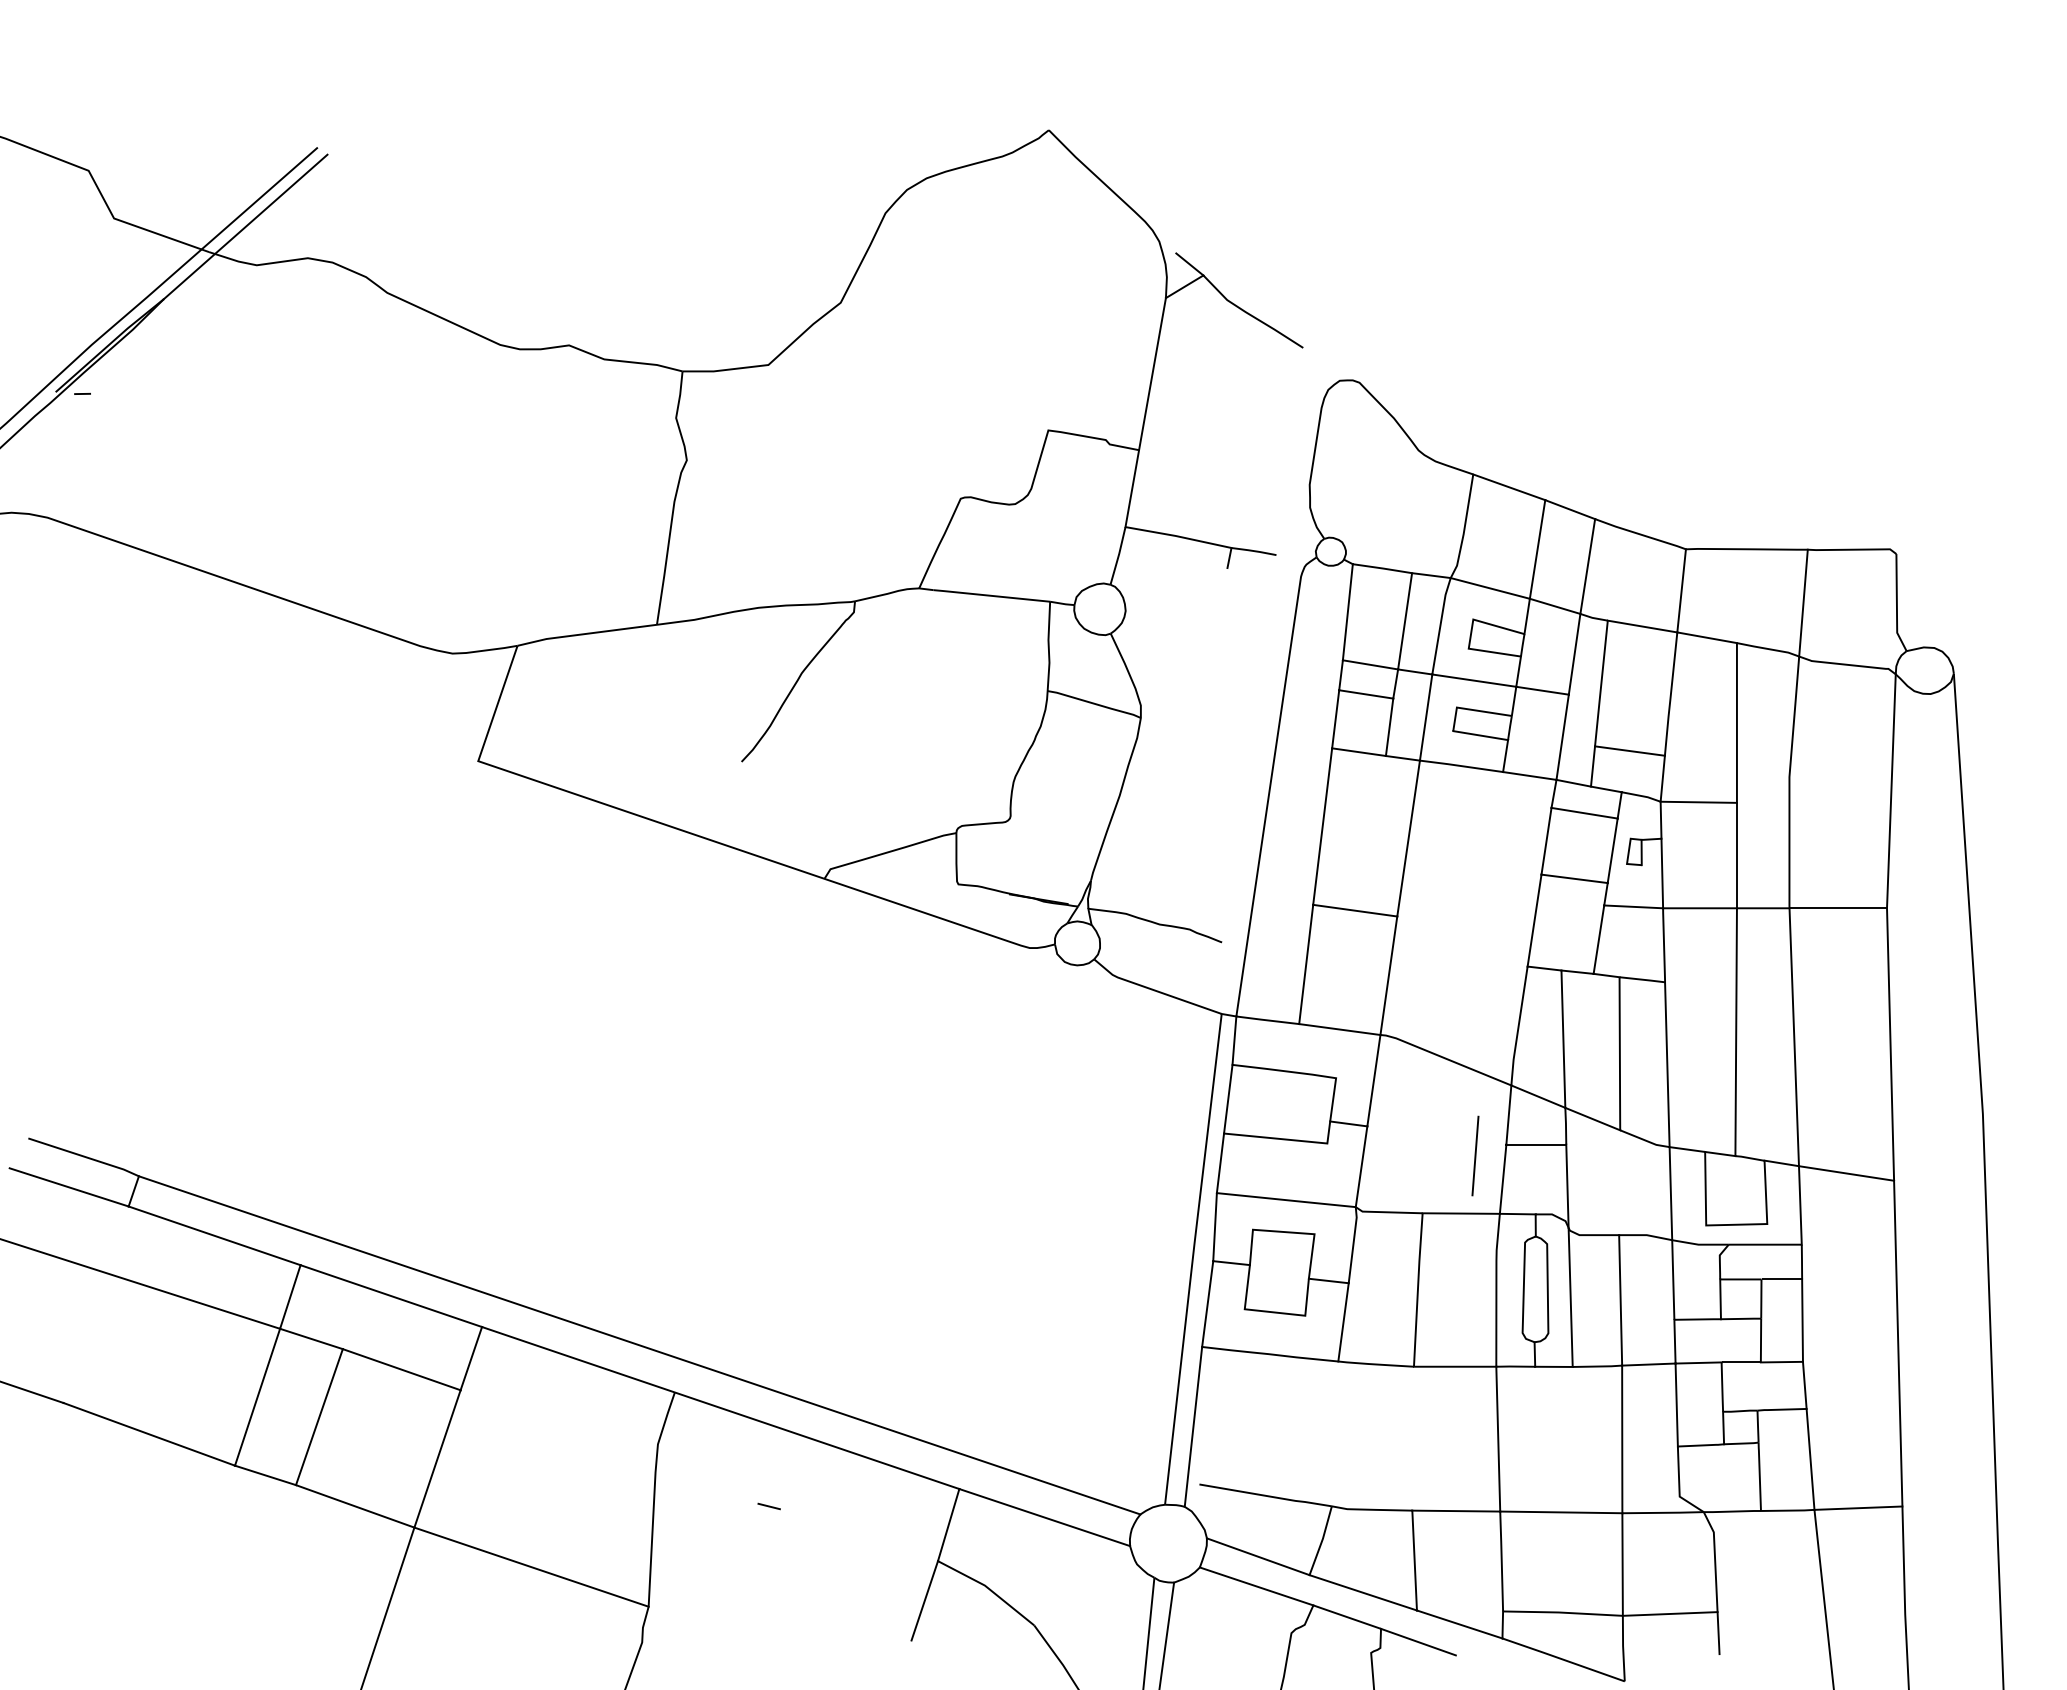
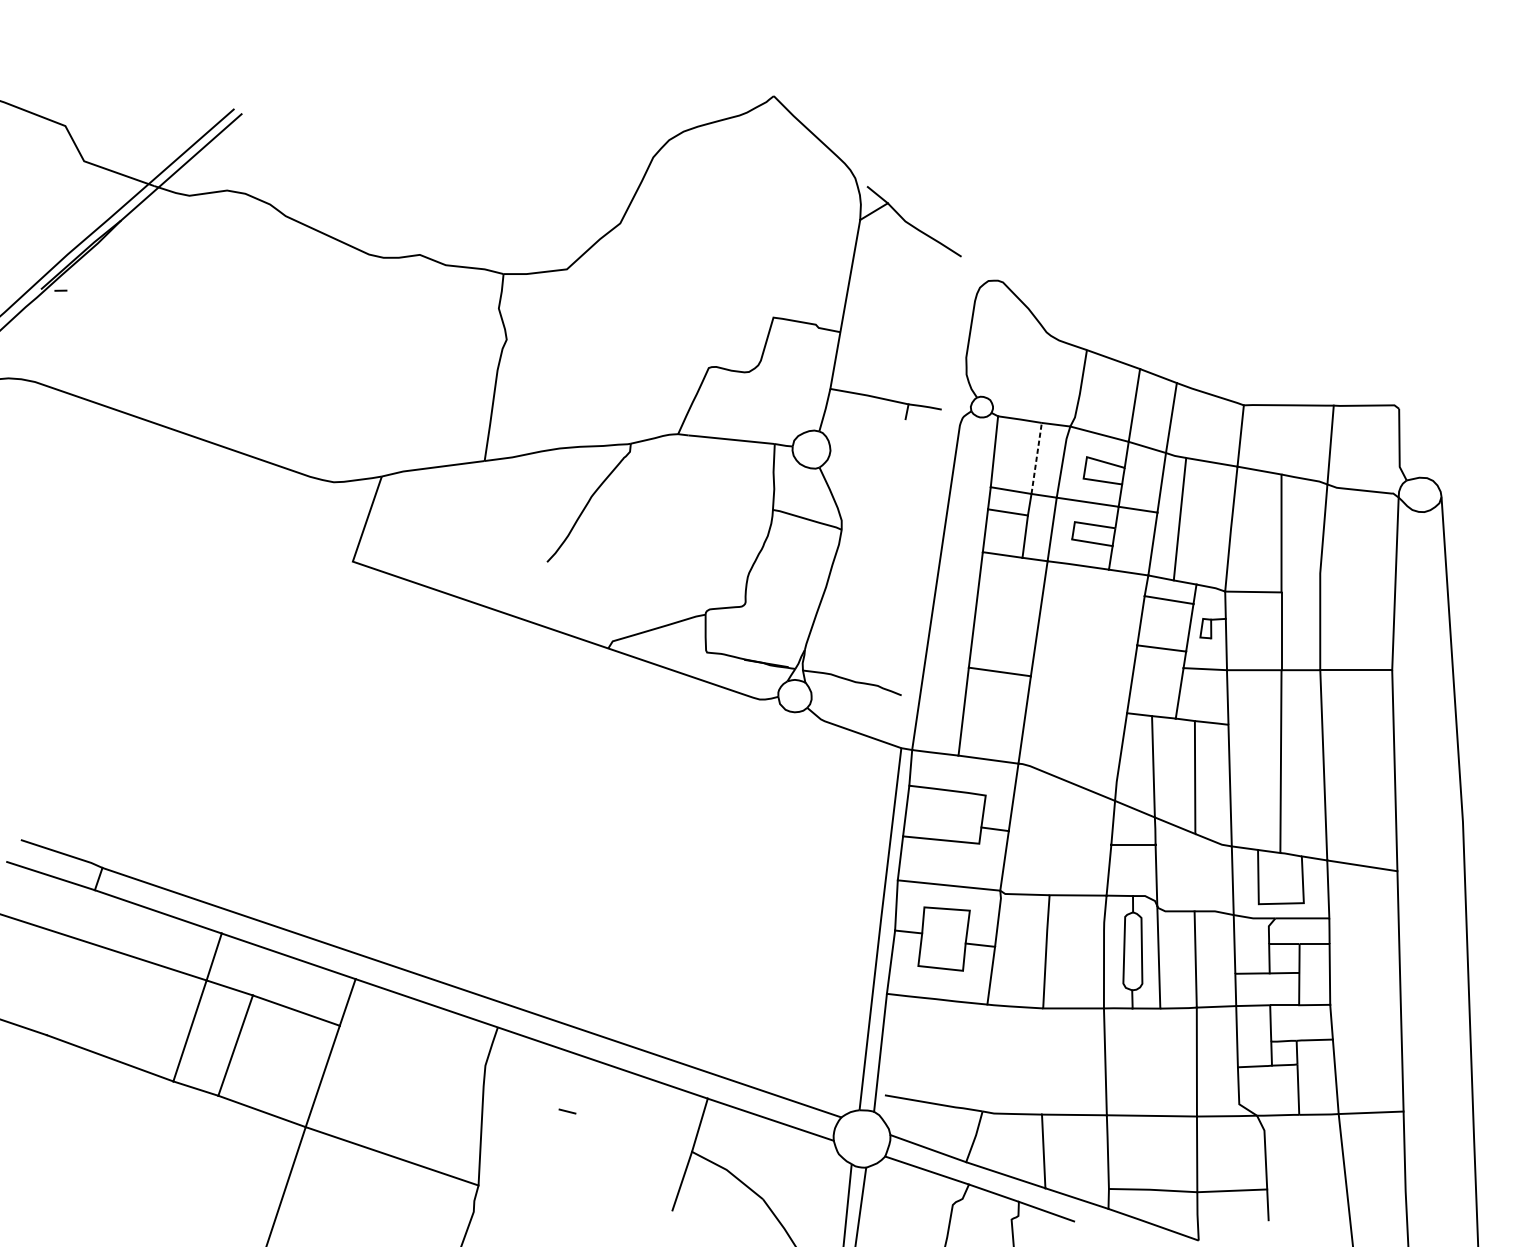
line: (1405, 621) -> (1036, 458), solid -> dashed
line: (1629, 750) -> (1202, 553), removed
line: (1475, 1155) -> (1088, 852), removed

